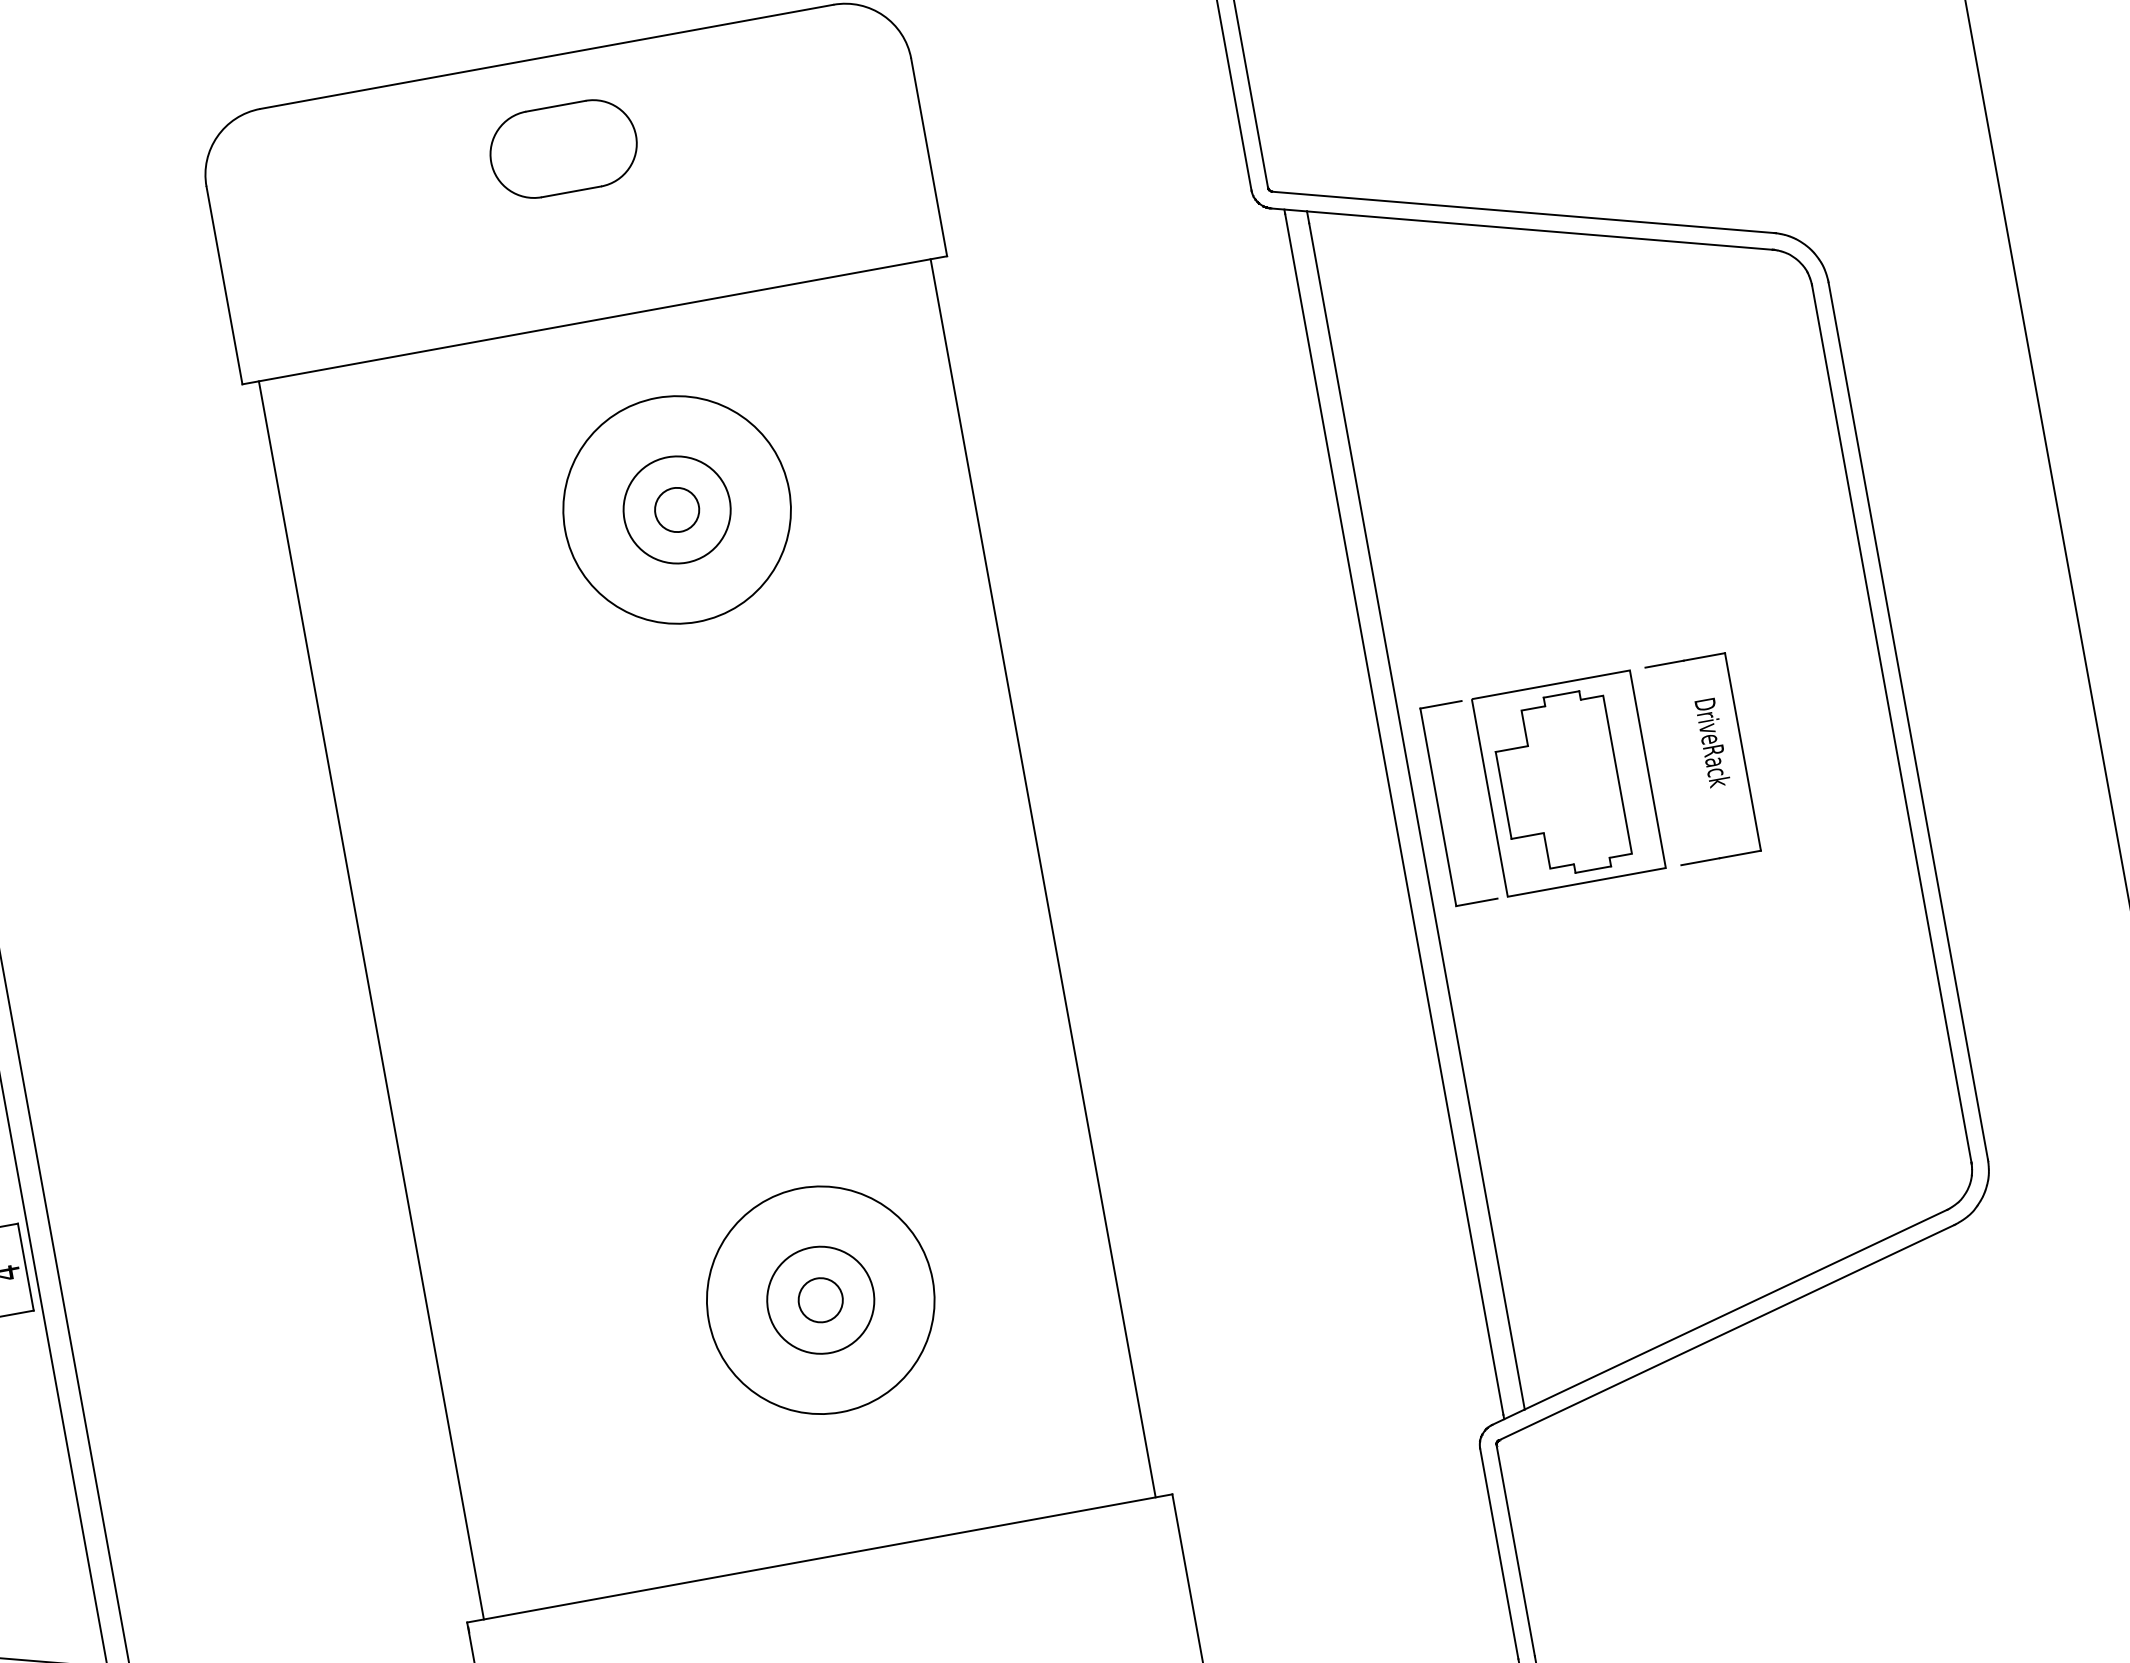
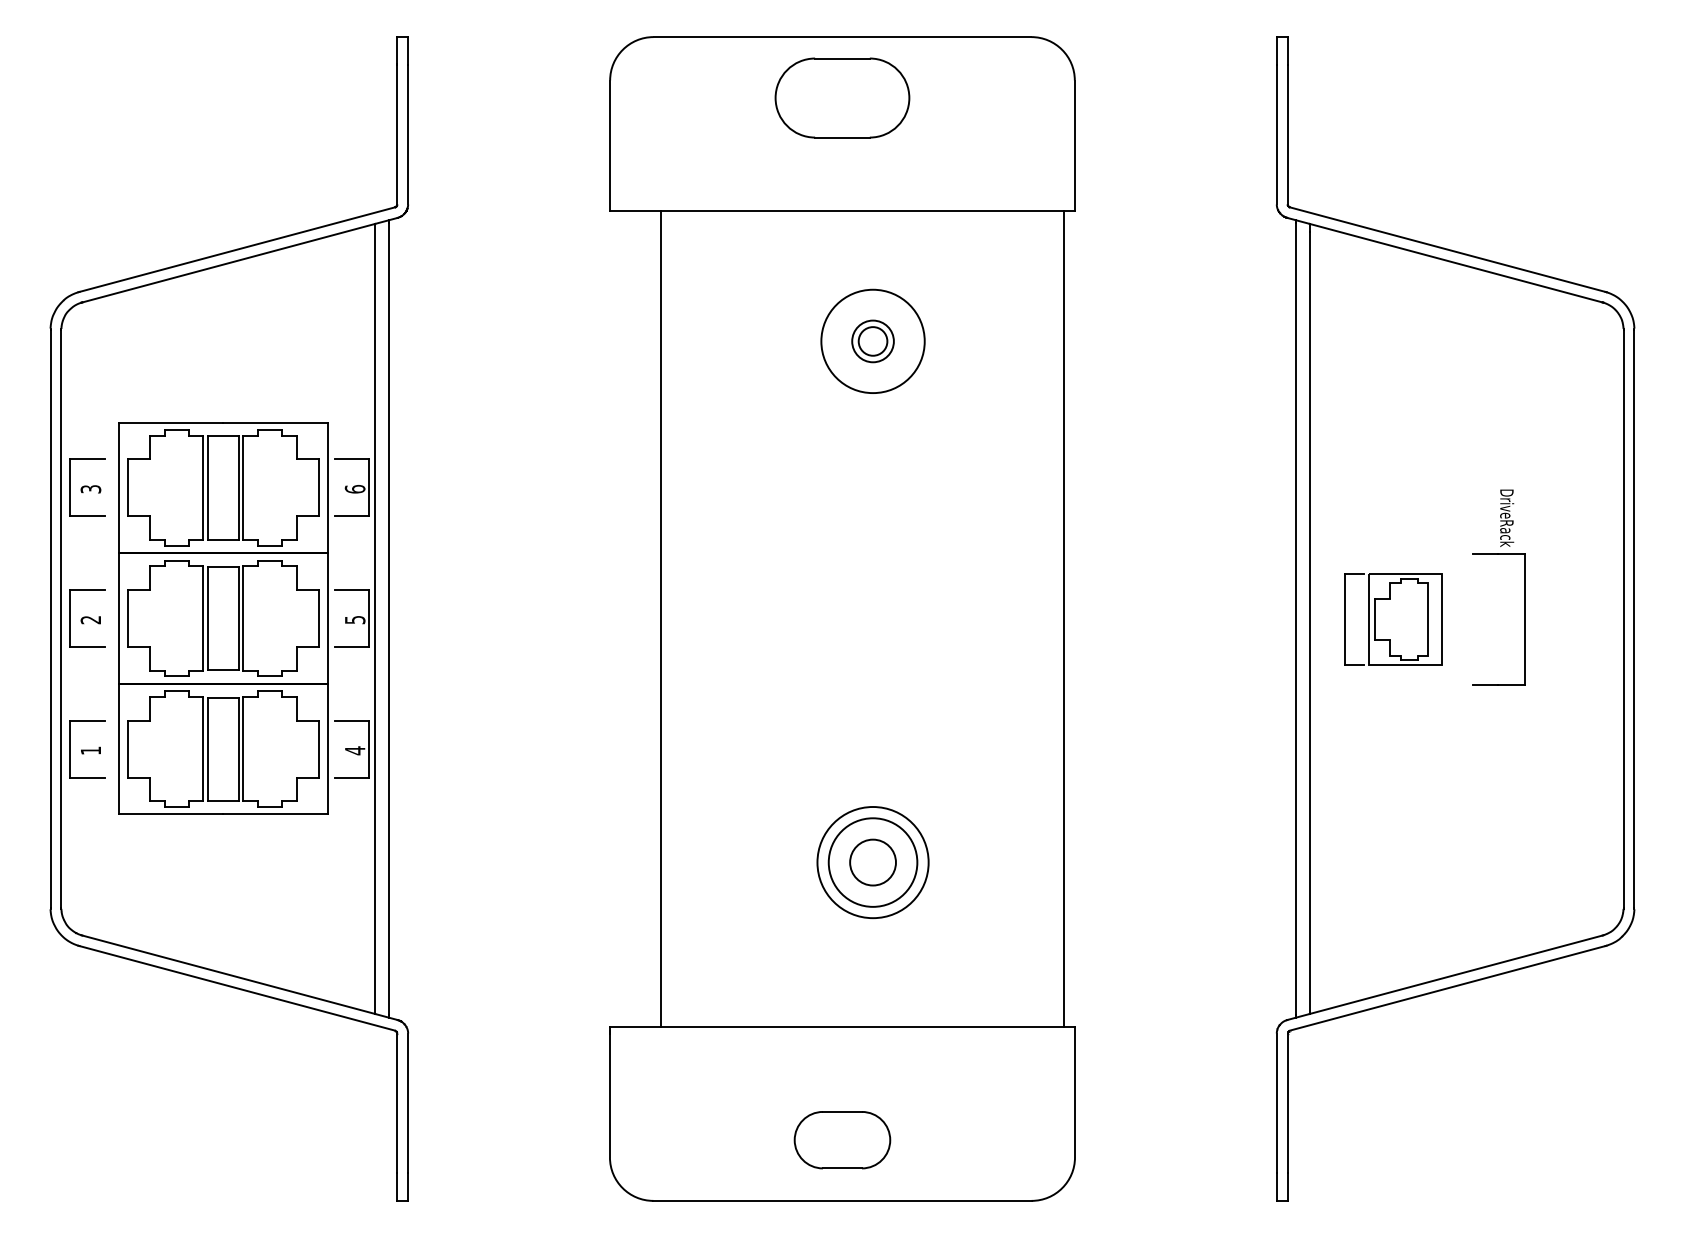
part: (563, 148) -> (842, 97), size x1.4
circle: (676, 510) -> (872, 341), size x0.6
circle: (676, 510) -> (872, 341), size x0.7
text: (1713, 741) -> (1507, 517), moved
part: (1543, 788) -> (1393, 619), size x0.7
line: (372, 999) -> (661, 618), moved
circle: (819, 1300) -> (872, 862), size x0.6
circle: (819, 1300) -> (872, 862), size x1.6
circle: (819, 1300) -> (872, 862), size x1.6

